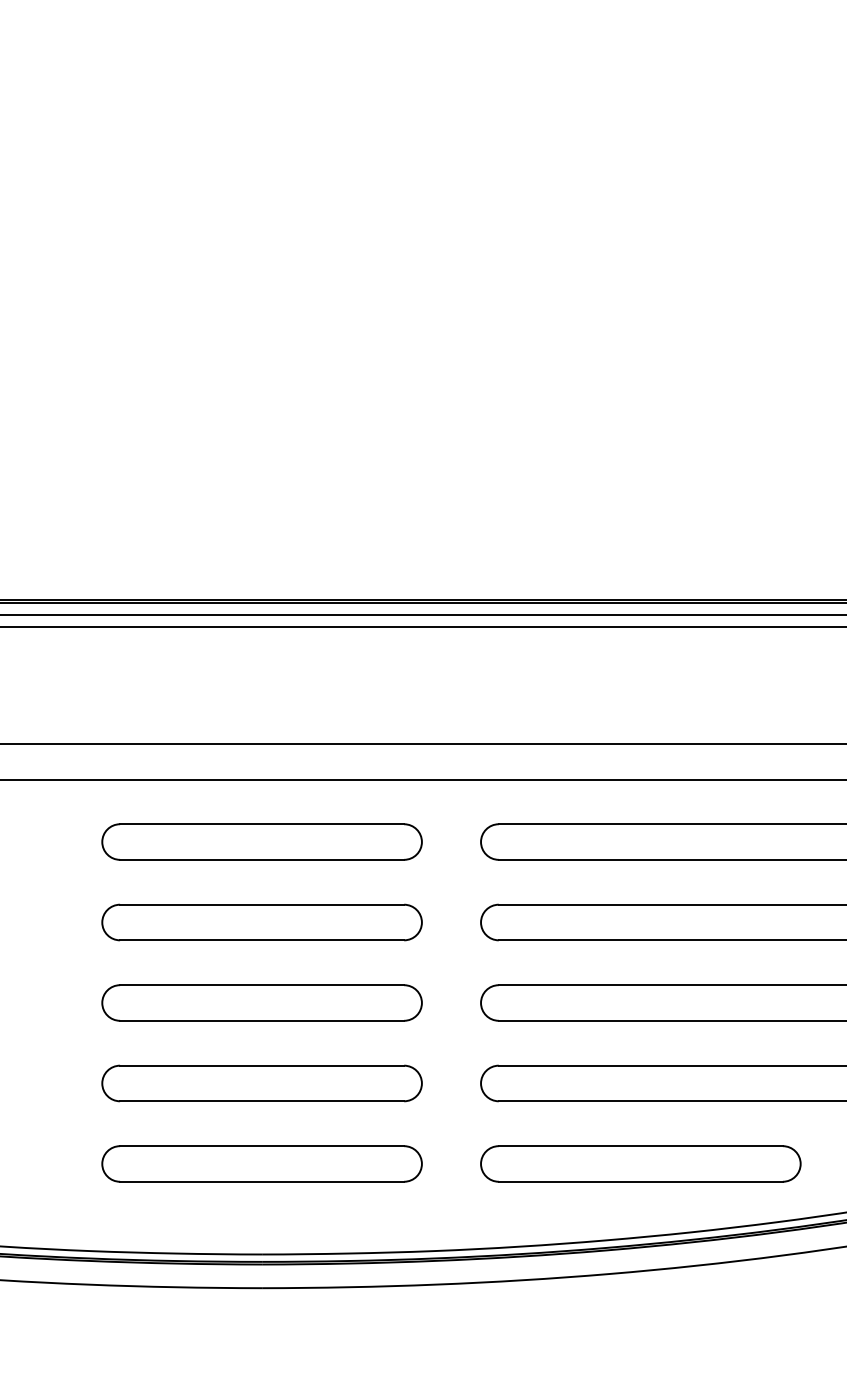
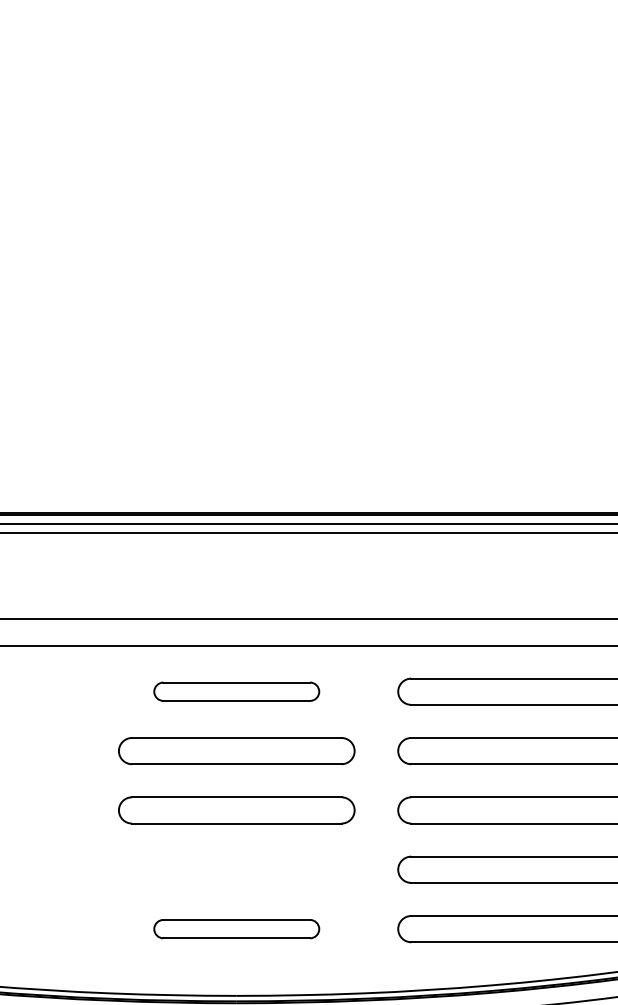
part: (261, 841) -> (236, 691), size x0.7
part: (261, 1083) -> (236, 869), removed
part: (261, 1163) -> (236, 928), size x0.7

